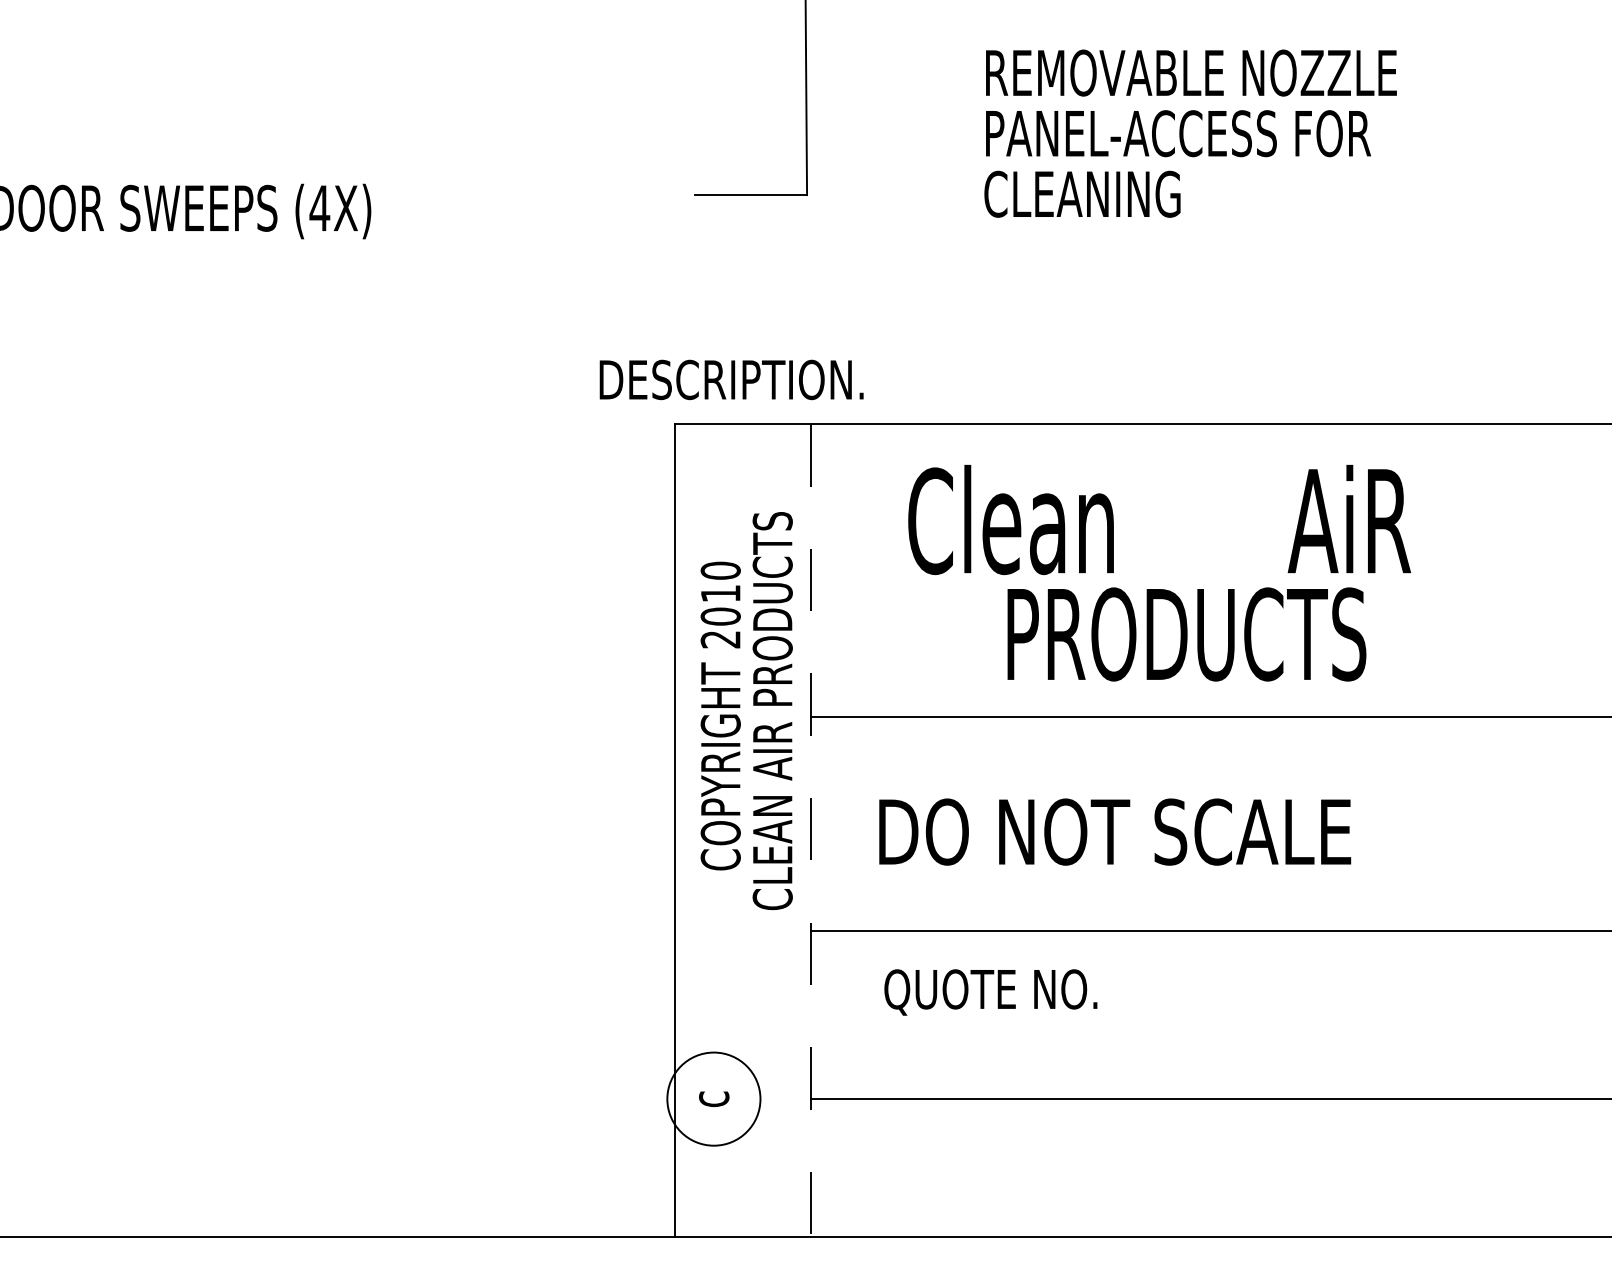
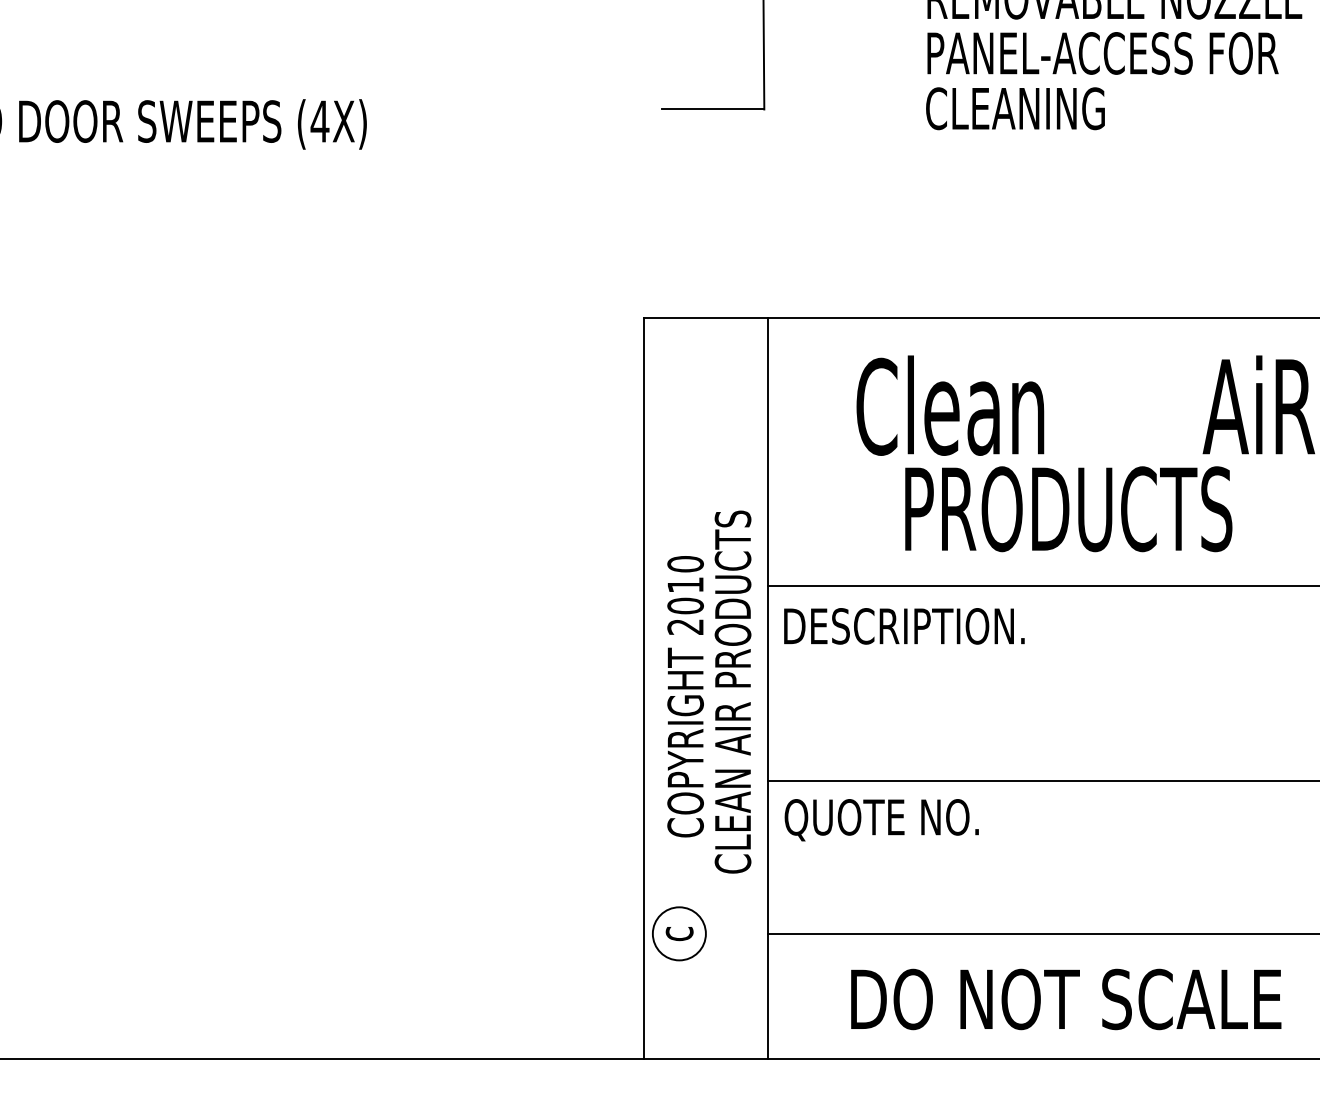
text: (731, 379) -> (904, 625), moved
text: (1186, 634) -> (1068, 509), moved
text: (746, 711) -> (709, 692), moved
line: (811, 831) -> (768, 689), dashed -> solid
text: (1115, 831) -> (1066, 998), moved
text: (990, 992) -> (881, 820), moved
circle: (713, 1099) -> (679, 934), size x0.62

